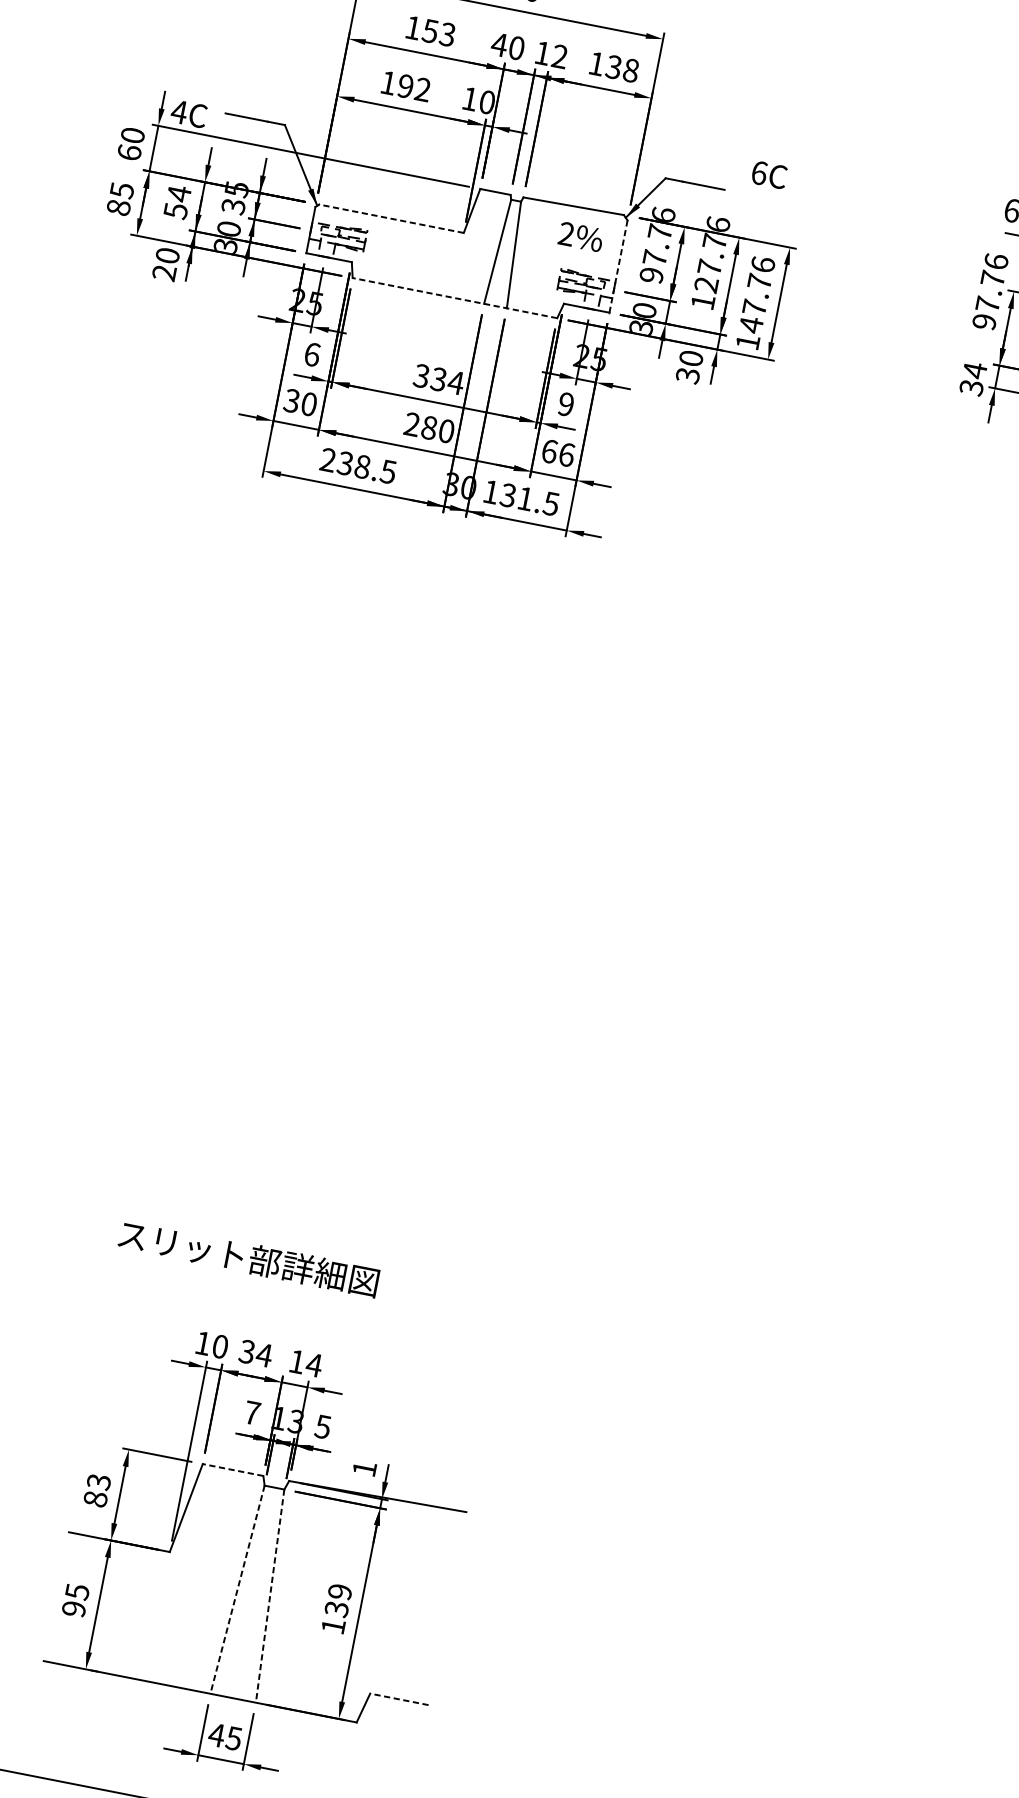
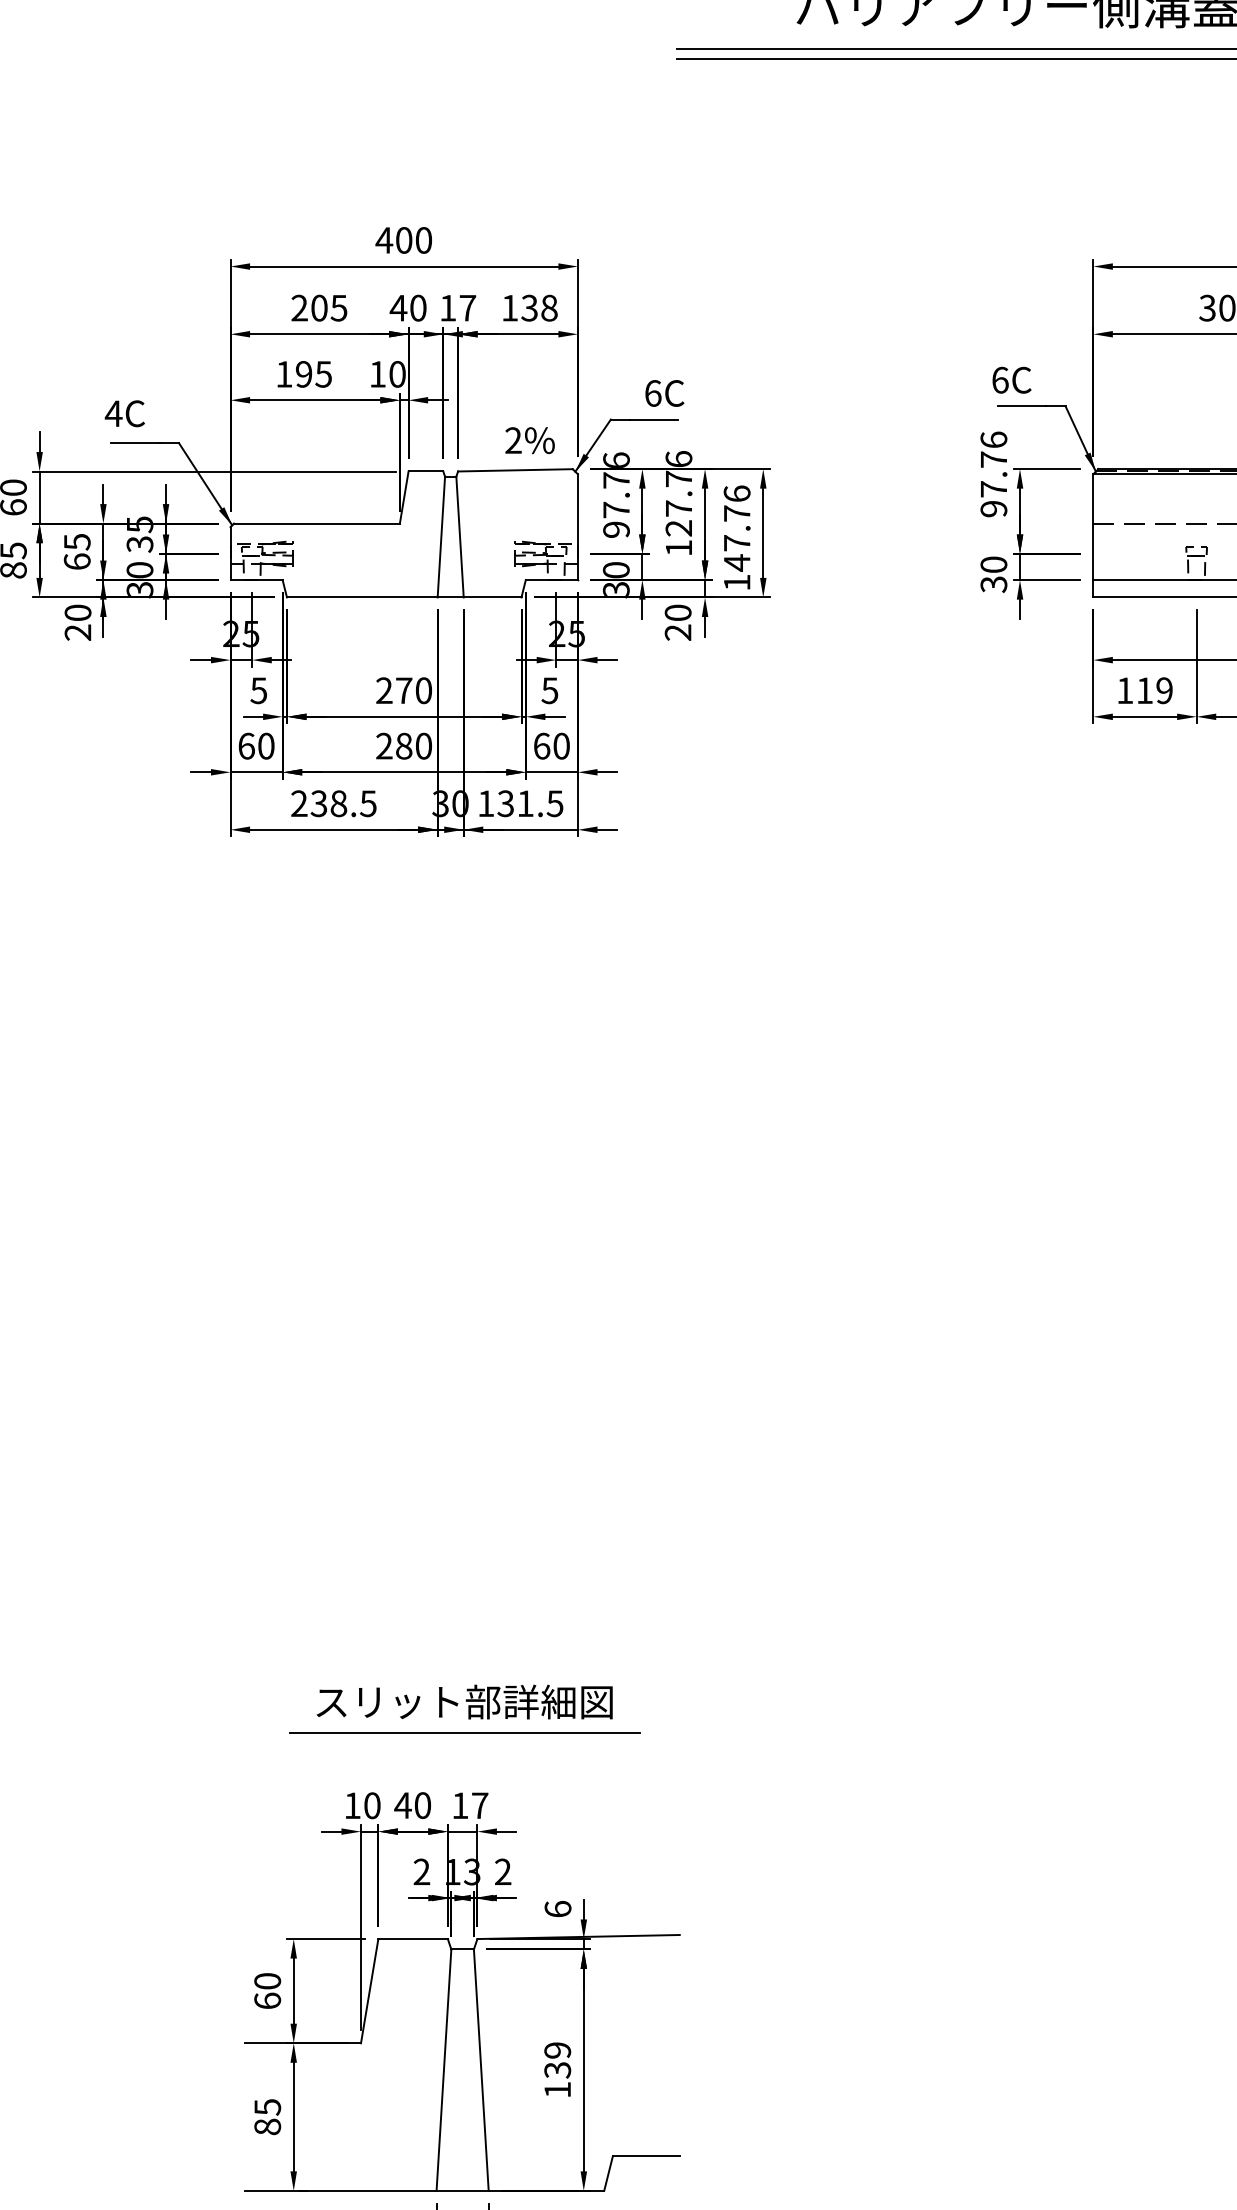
text: (430, 30) -> (319, 307), 153 -> 205
text: (559, 56) -> (467, 307), 12 -> 17
text: (422, 89) -> (323, 374), 192 -> 195
text: (188, 113) -> (124, 413), moved
text: (769, 175) -> (664, 393), moved
text: (176, 201) -> (76, 551), 54 -> 65
line: (391, 218) -> (316, 523), dashed -> solid
text: (580, 236) -> (529, 440), moved
line: (618, 266) -> (577, 527), dashed -> solid
line: (454, 298) -> (403, 597), dashed -> solid
text: (311, 354) -> (258, 690), 6 -> 5
text: (974, 370) -> (993, 564), 34 -> 30
text: (688, 375) -> (678, 632), 30 -> 20
text: (438, 379) -> (403, 690), 334 -> 270
text: (292, 400) -> (246, 745), 30 -> 60
text: (565, 404) -> (549, 690), 9 -> 5
text: (566, 454) -> (561, 745), 66 -> 60
text: (248, 1257) -> (464, 1701), moved
line: (313, 1298) -> (464, 1732), added
text: (255, 1353) -> (412, 1805), 34 -> 40
text: (313, 1364) -> (479, 1805), 14 -> 17
text: (251, 1412) -> (421, 1871), 7 -> 2
text: (322, 1426) -> (502, 1871), 5 -> 2
text: (364, 1468) -> (557, 1909), 1 -> 6
line: (233, 1470) -> (413, 1939), dashed -> solid
text: (97, 1490) -> (267, 1991), 83 -> 60
line: (237, 1589) -> (443, 2070), dashed -> solid
line: (270, 1596) -> (481, 2070), dashed -> solid
text: (73, 1608) -> (267, 2126), 95 -> 85
line: (398, 1699) -> (645, 2156), dashed -> solid

